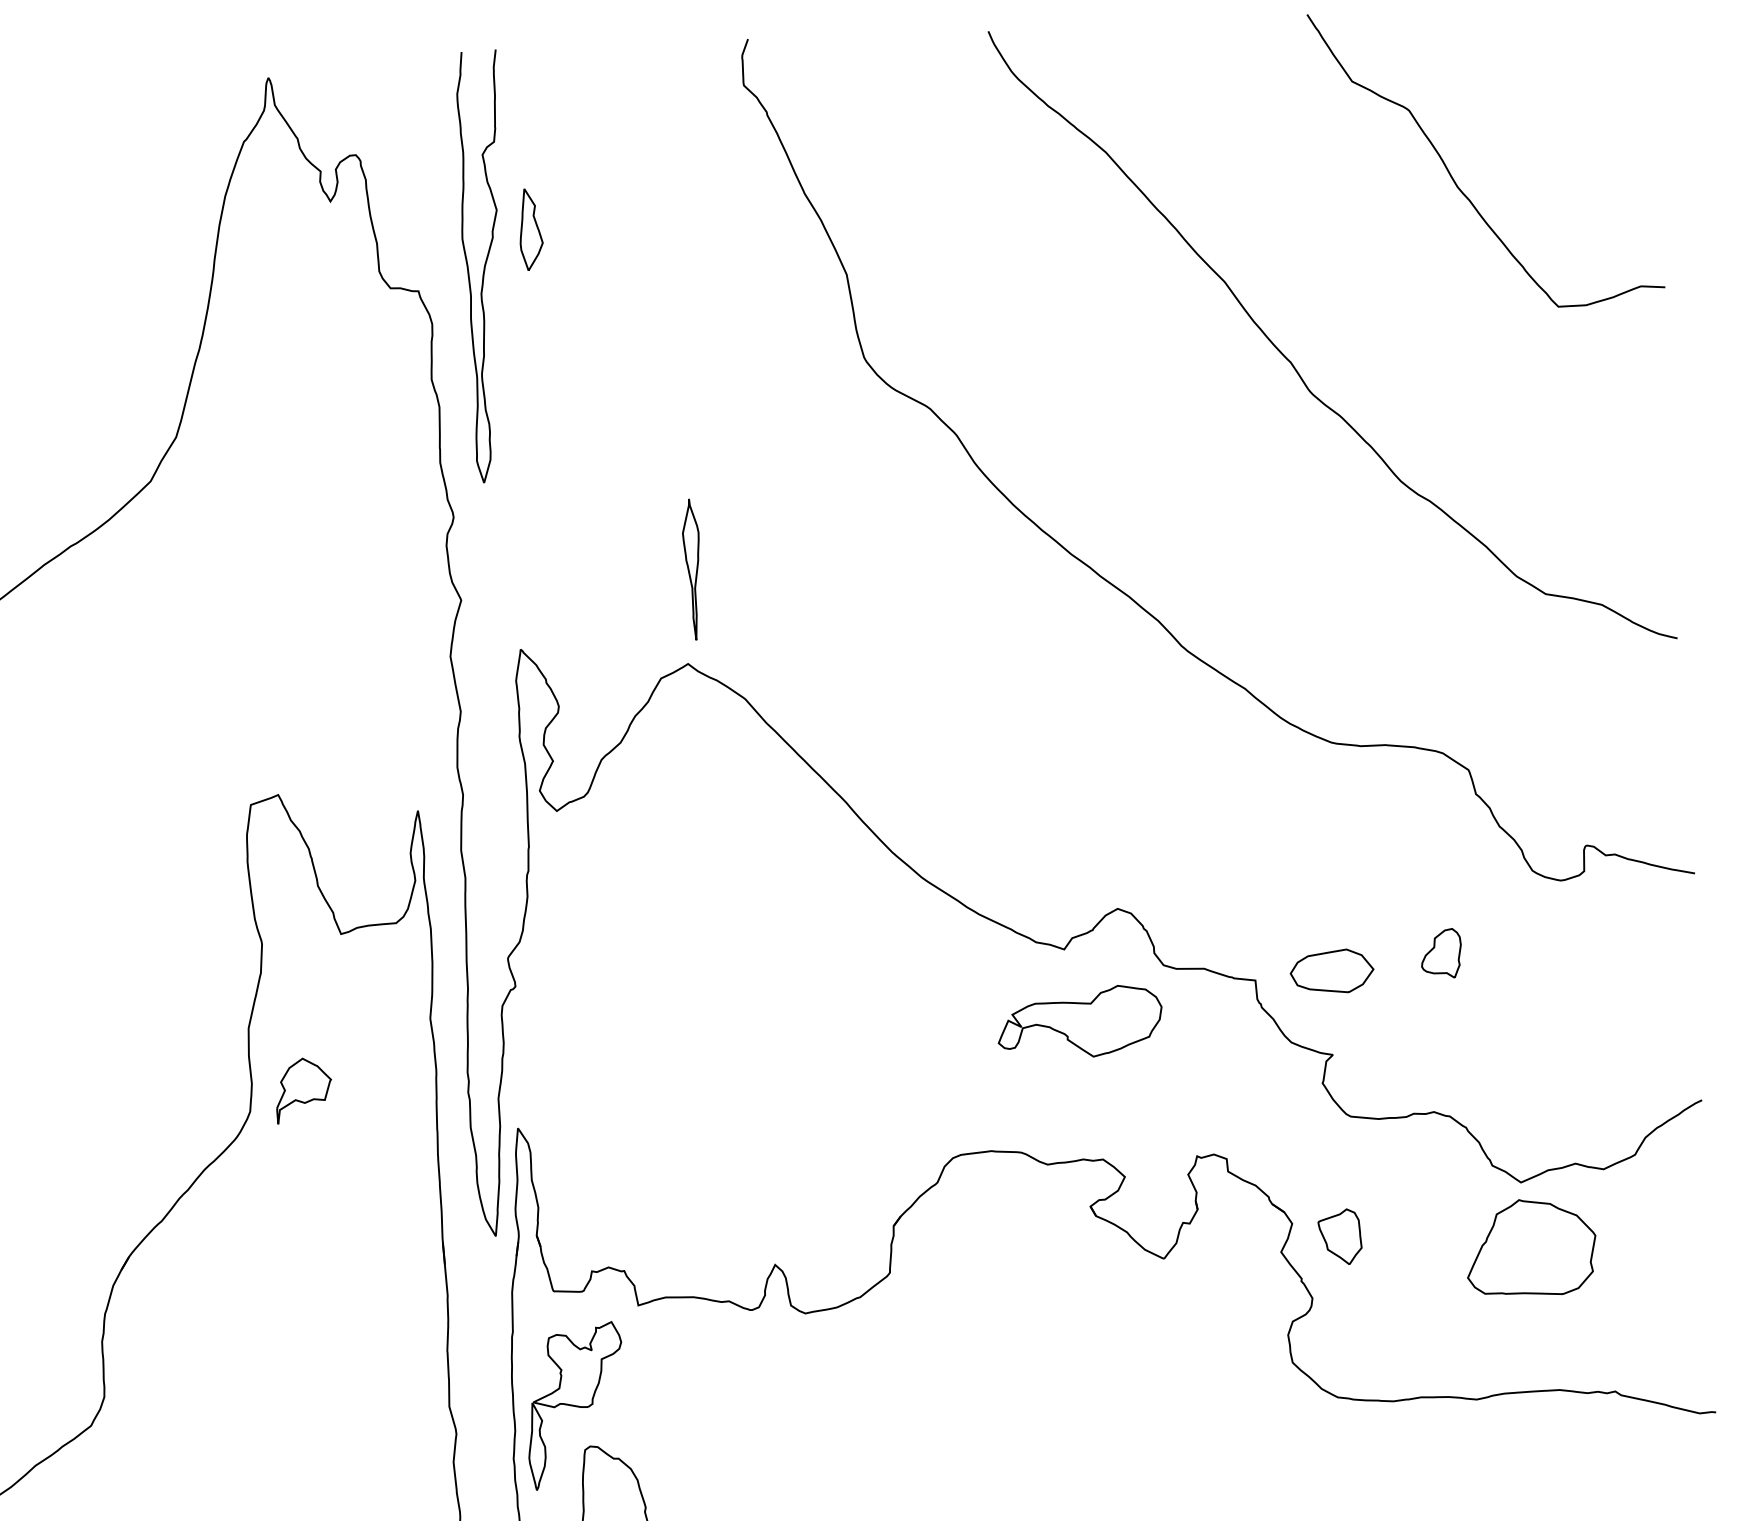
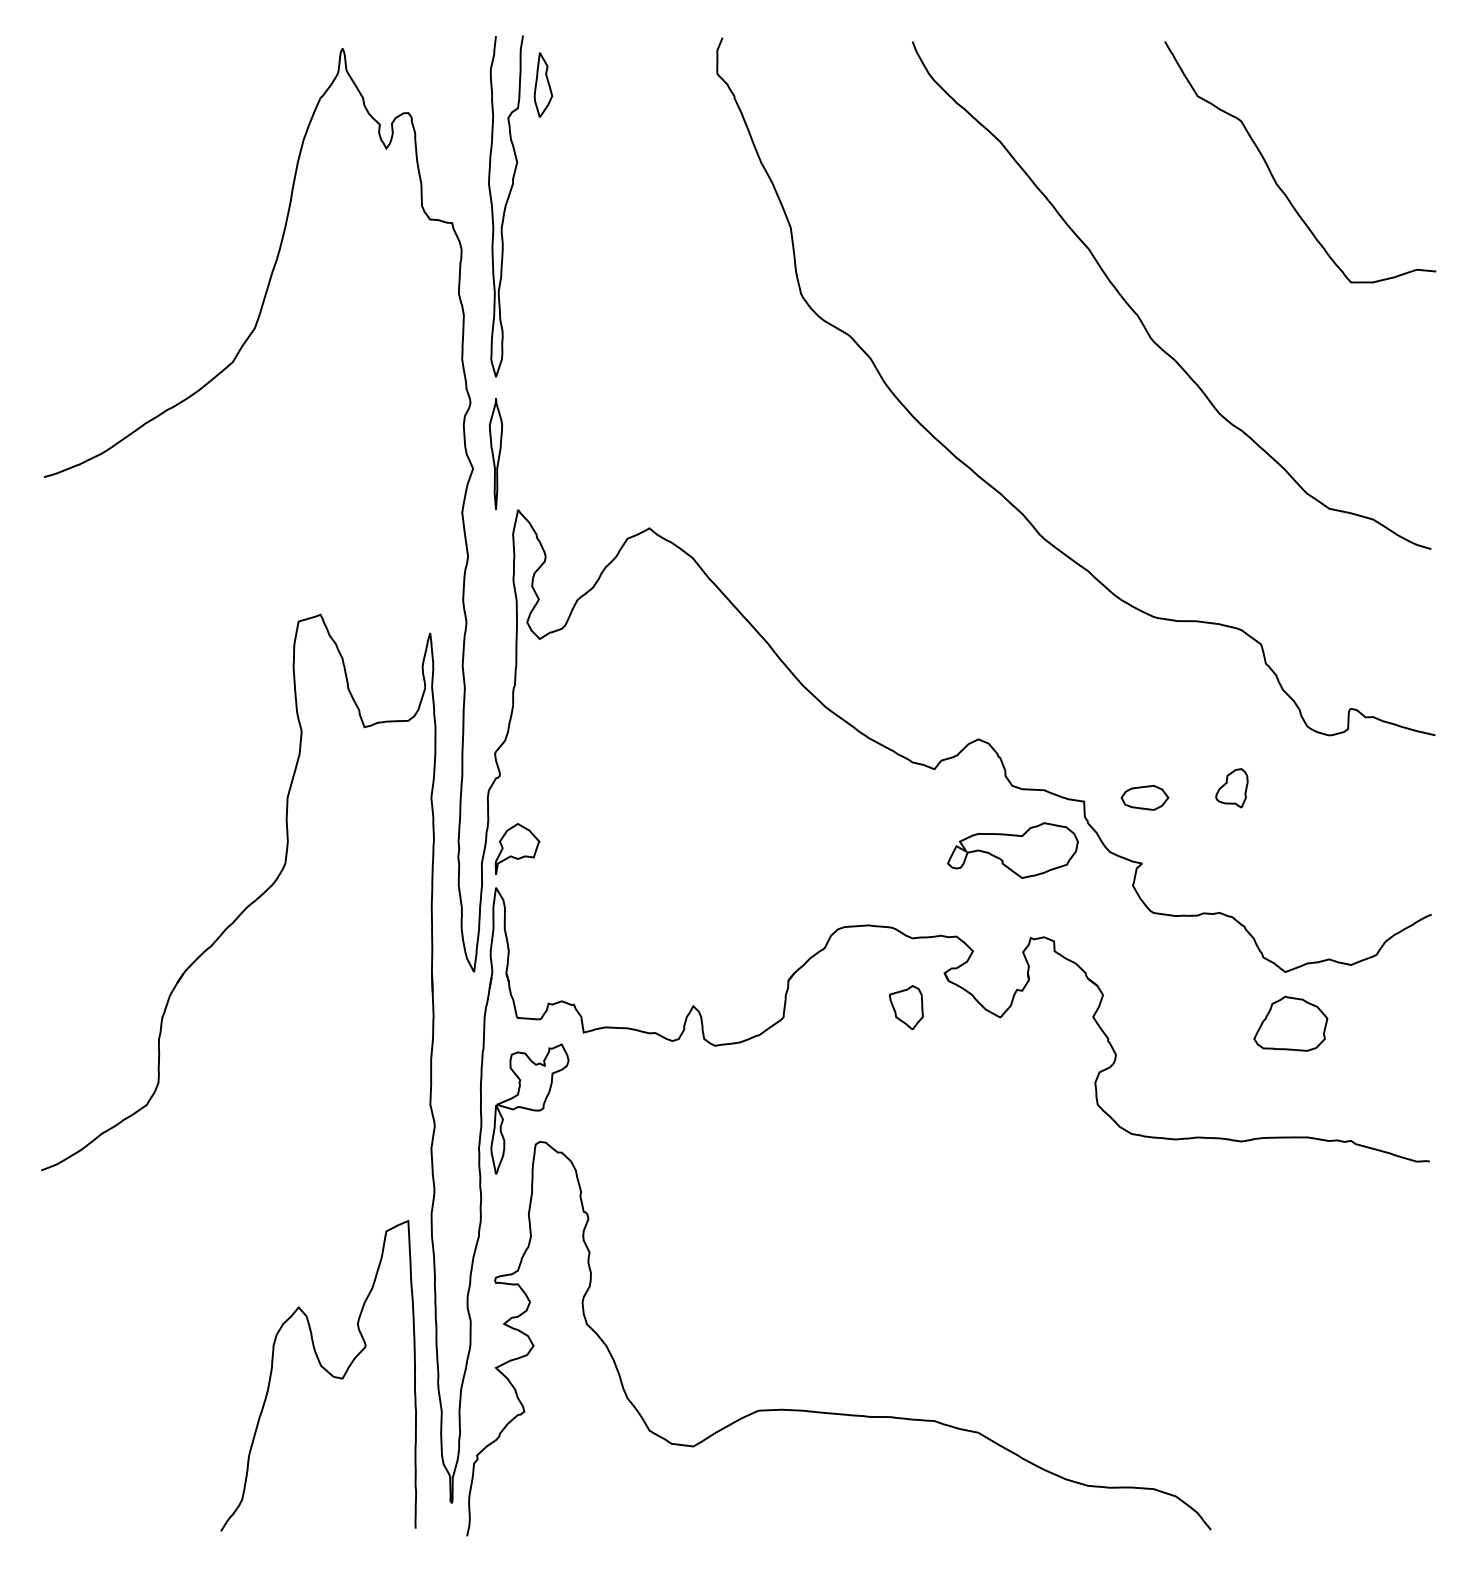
part: (531, 228) -> (543, 84), moved
part: (692, 568) -> (495, 453), moved
part: (1331, 971) -> (1144, 797), size x0.71
part: (1079, 1022) -> (1012, 850), moved
part: (303, 1089) -> (517, 848), moved
part: (1340, 1236) -> (906, 1007), moved
part: (1530, 1247) -> (1290, 1023), size x0.71

